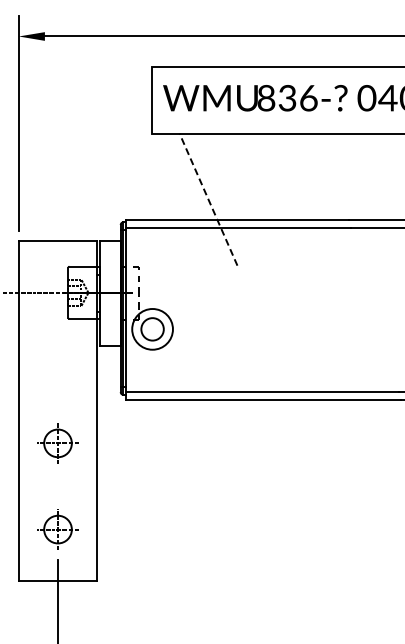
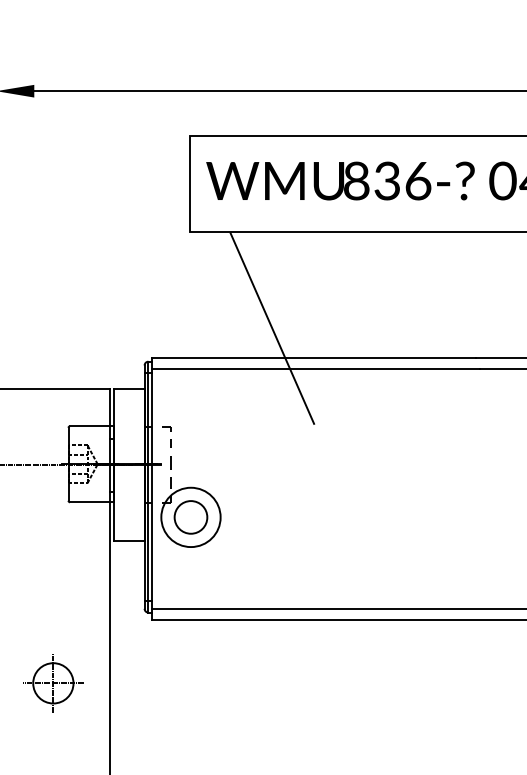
line: (208, 199) -> (272, 328), dashed -> solid

